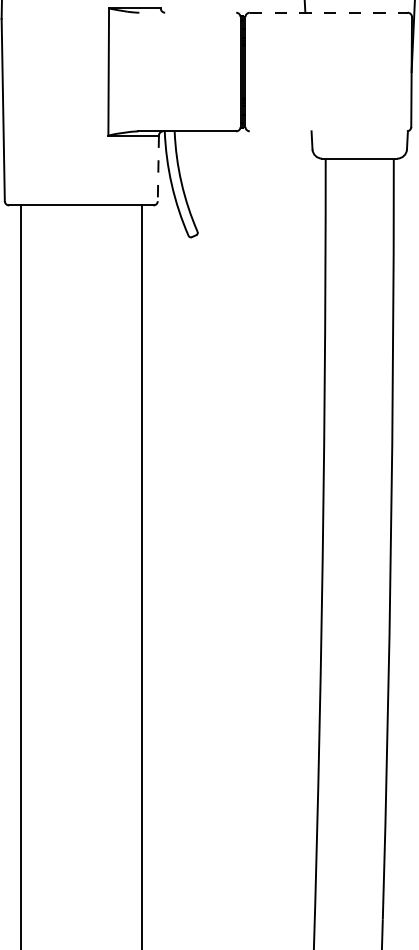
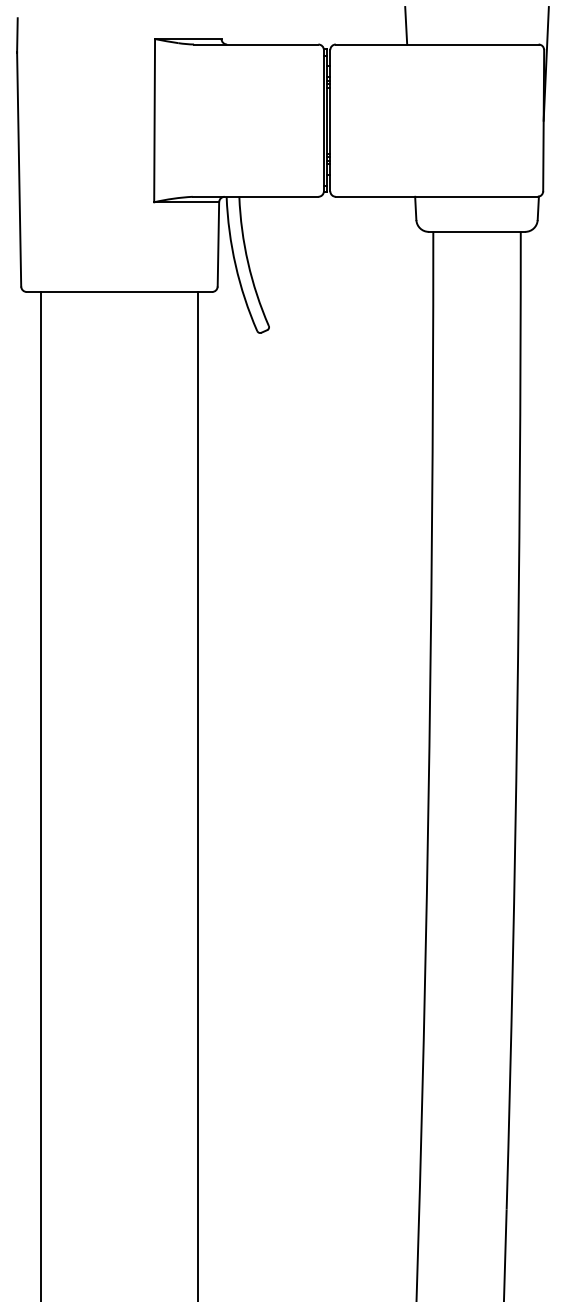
line: (188, 12) -> (256, 44), added
line: (328, 12) -> (437, 44), dashed -> solid
line: (328, 131) -> (436, 196), added
line: (158, 168) -> (218, 244), dashed -> solid

